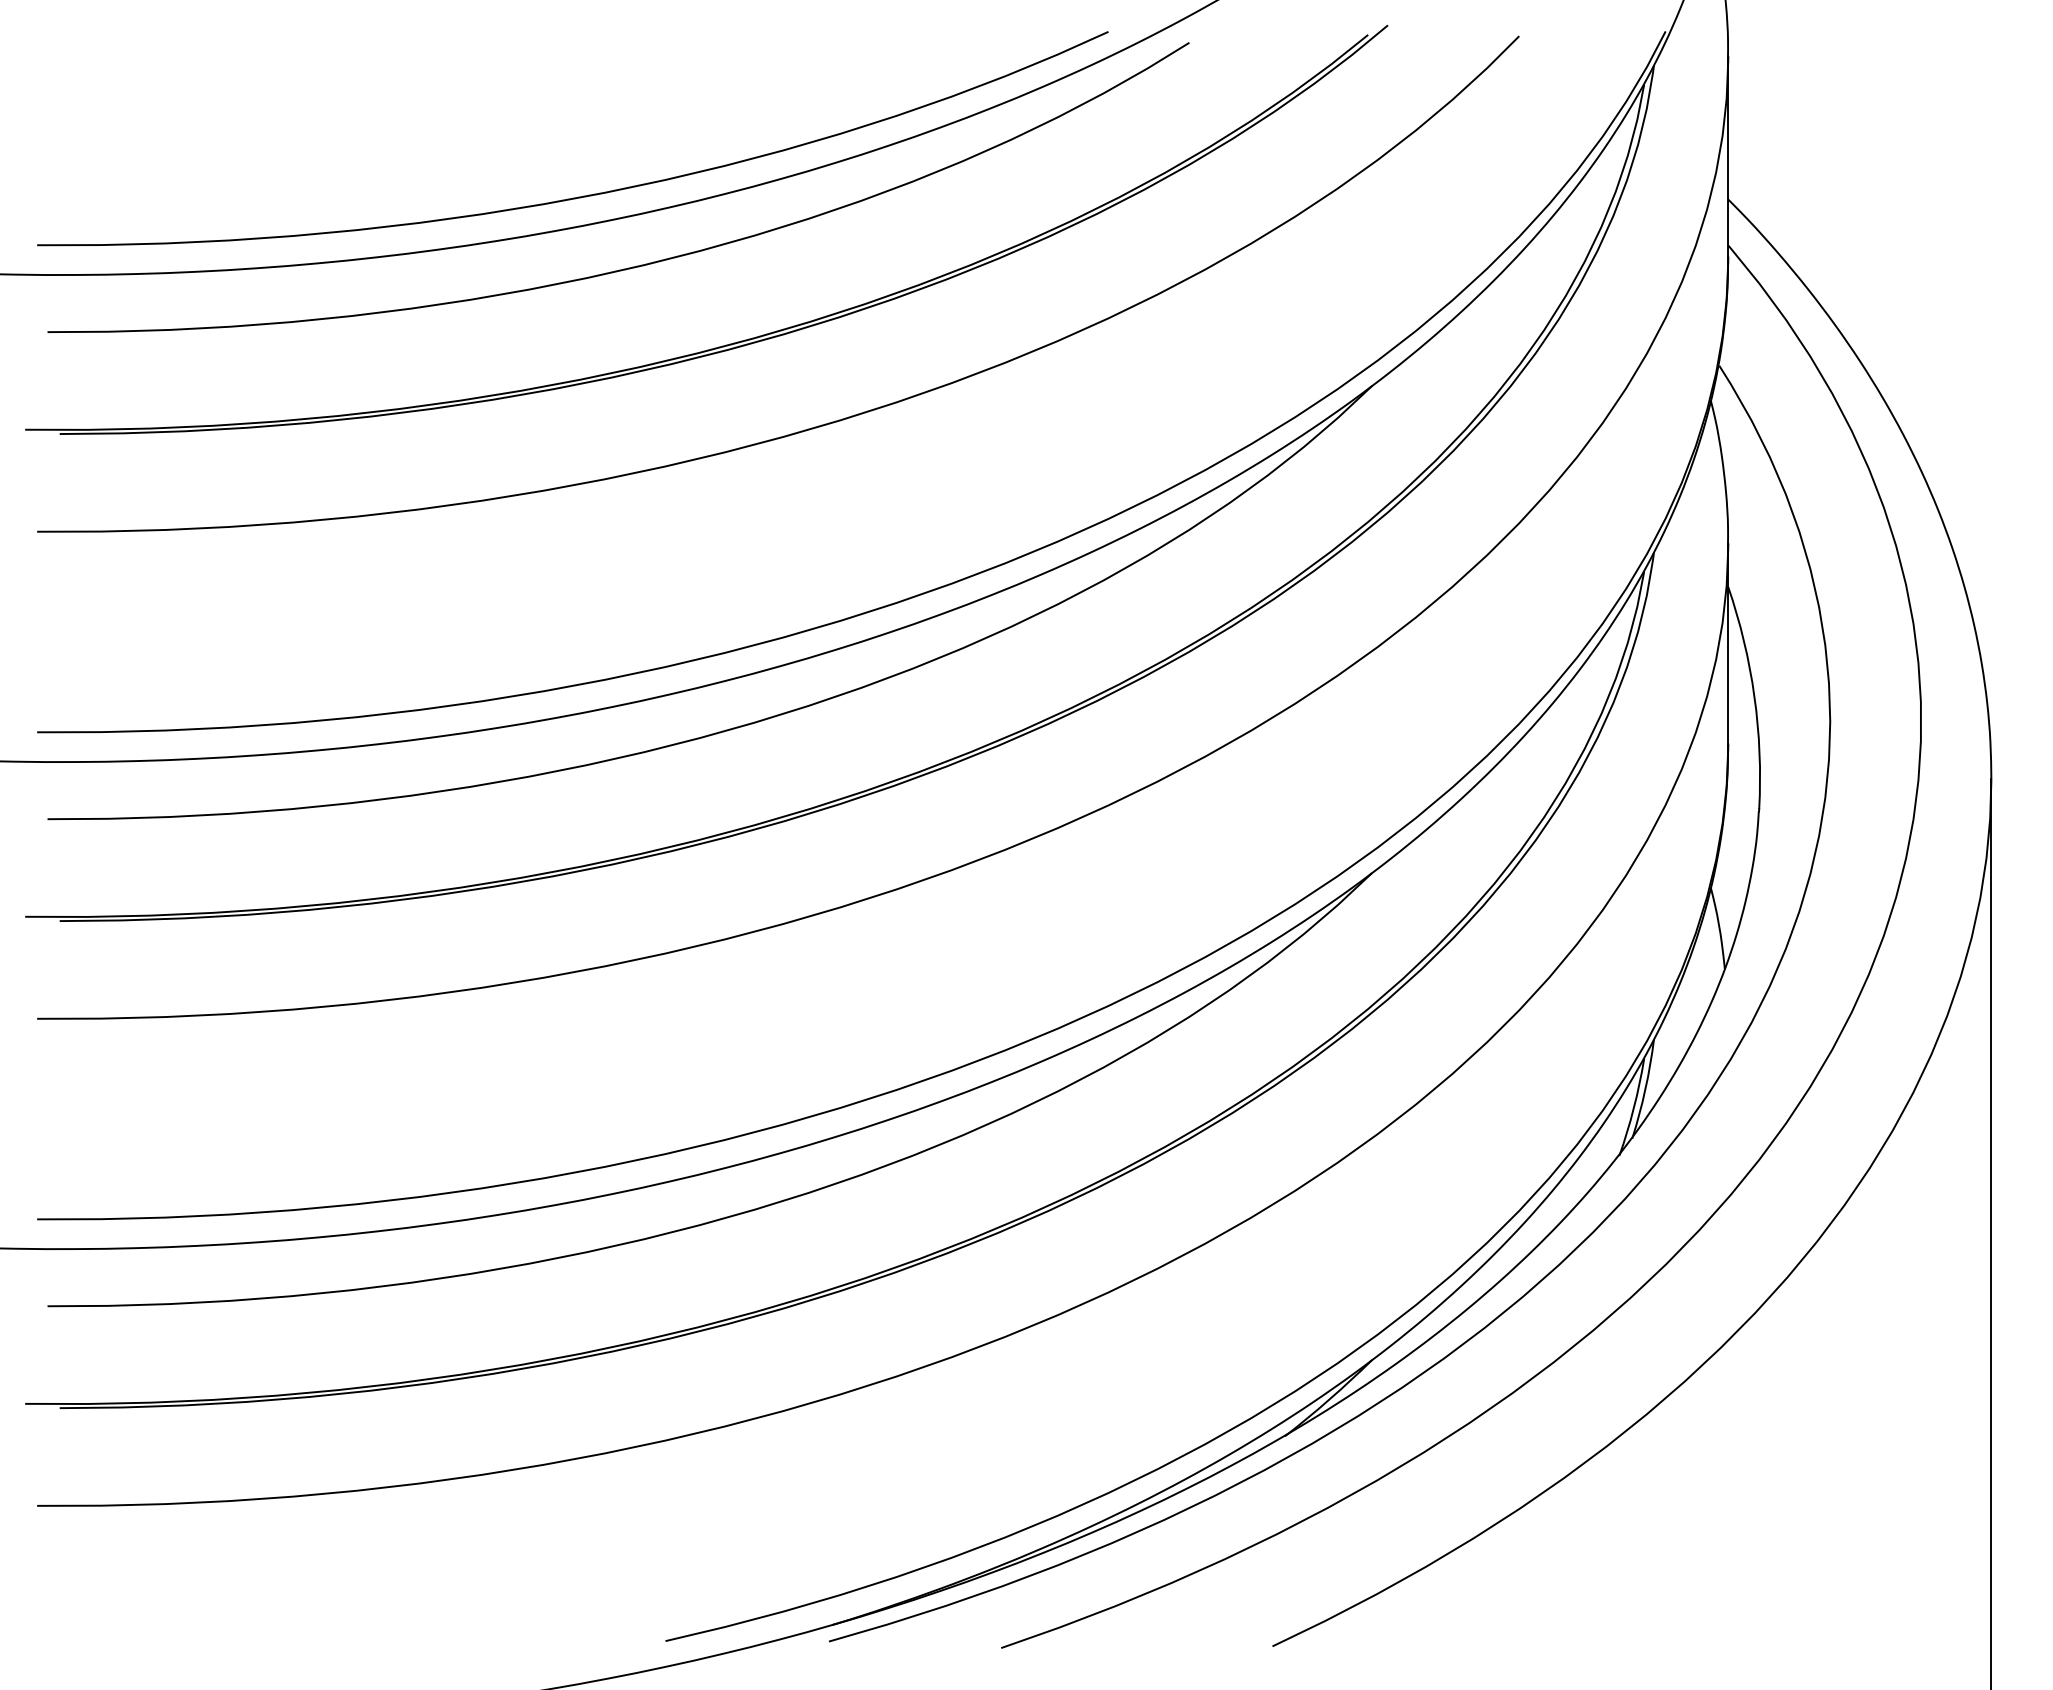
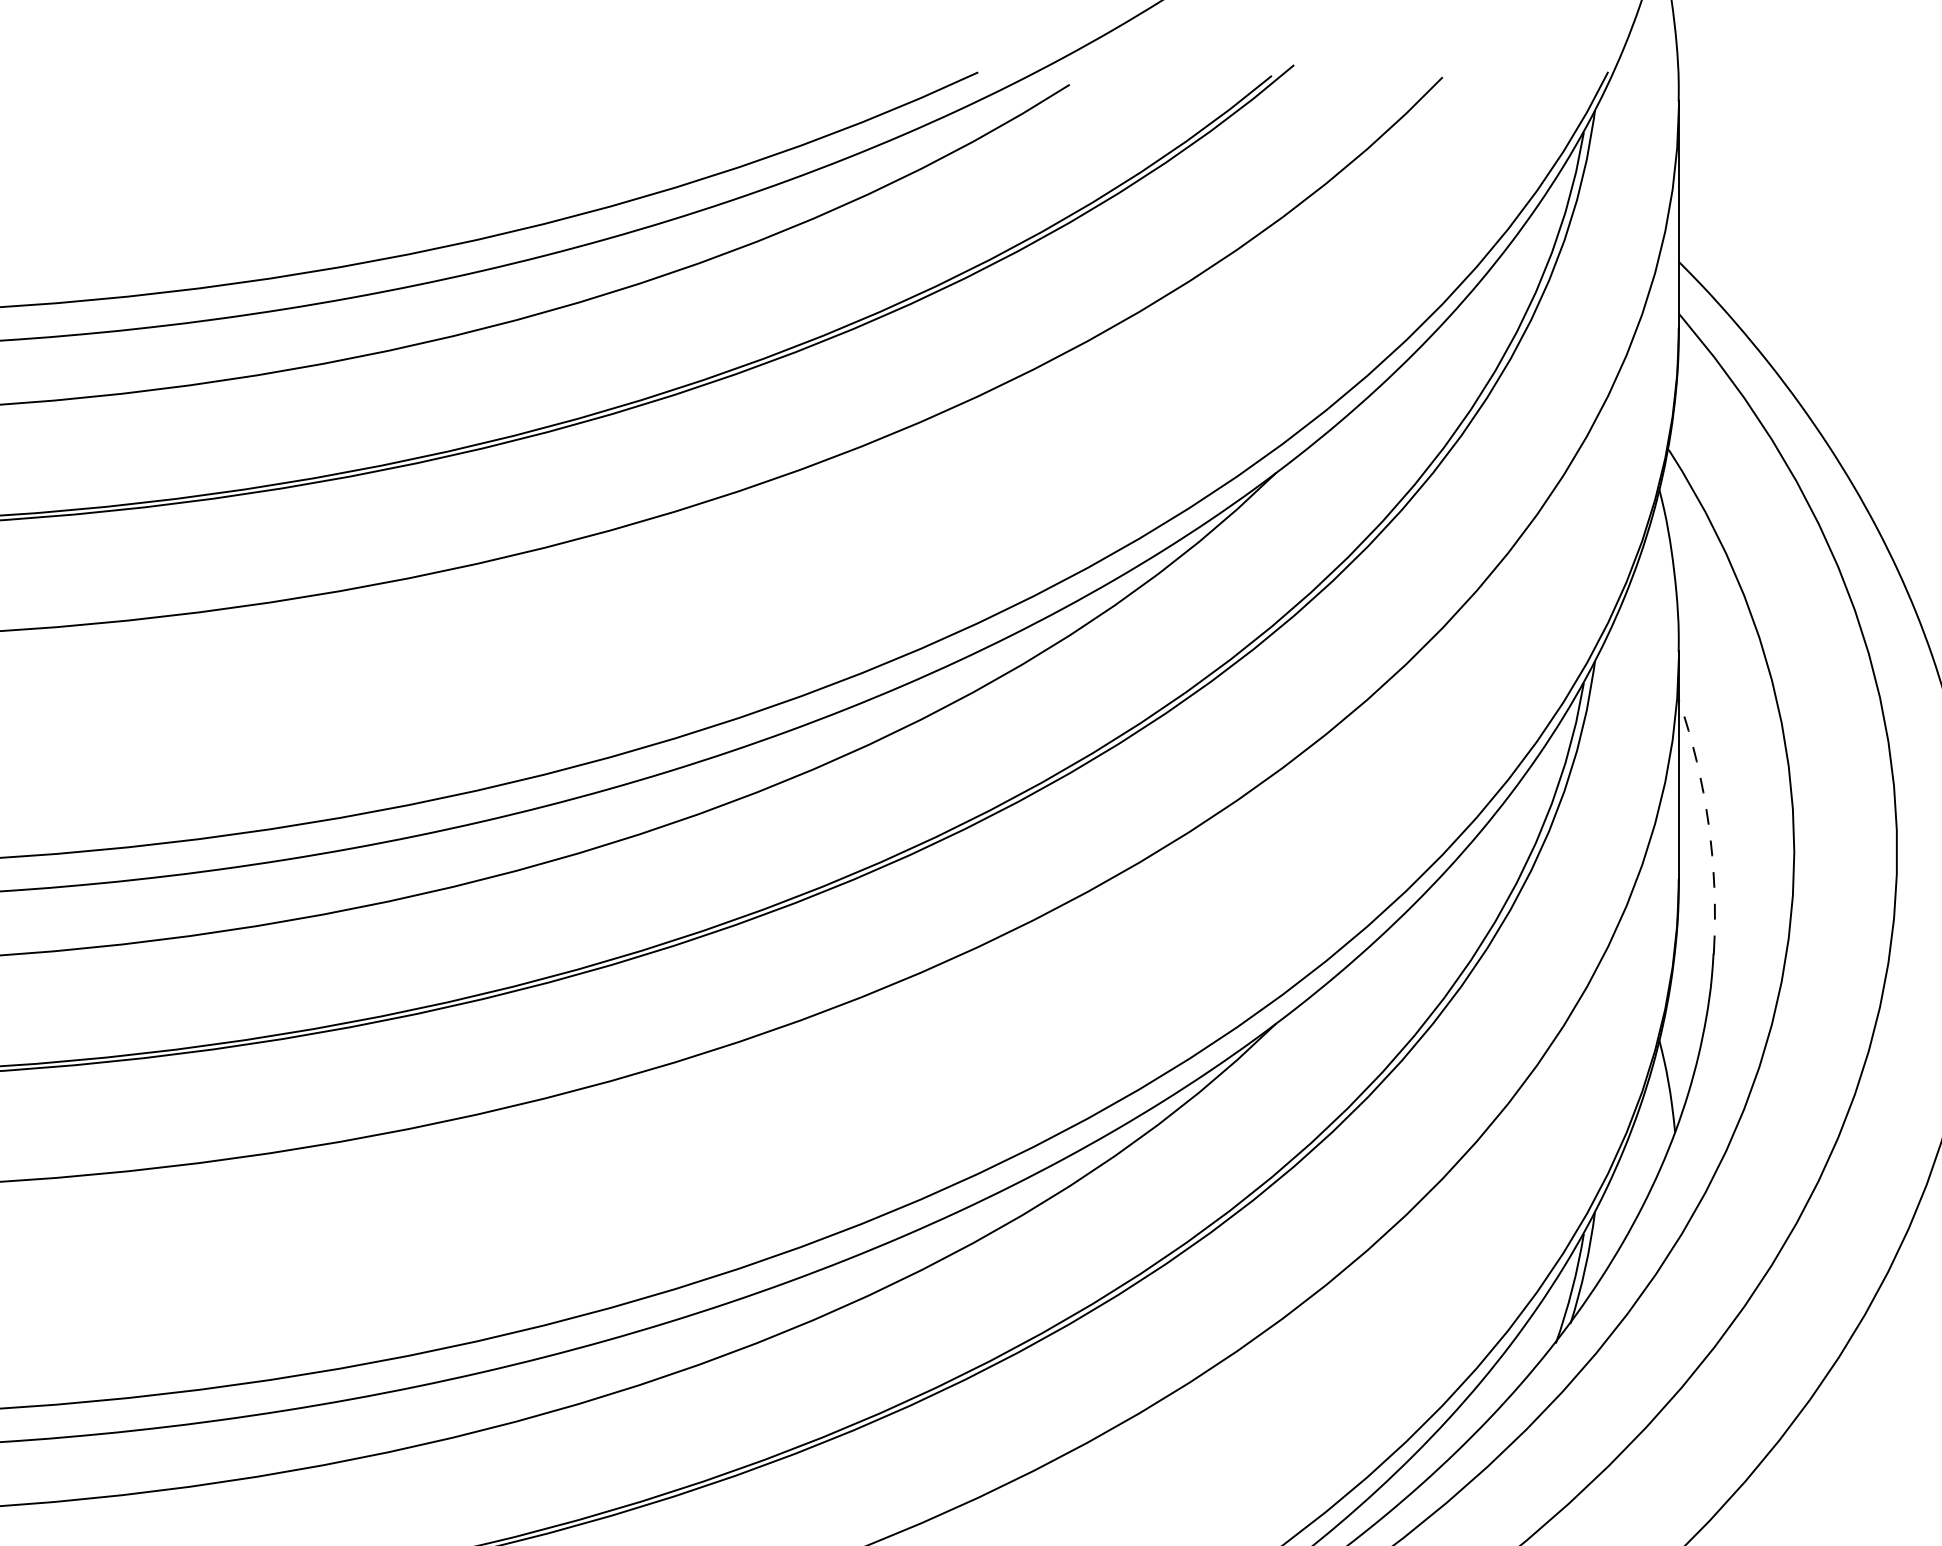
arc: (1754, 696) -> (1708, 823), solid -> dashed

